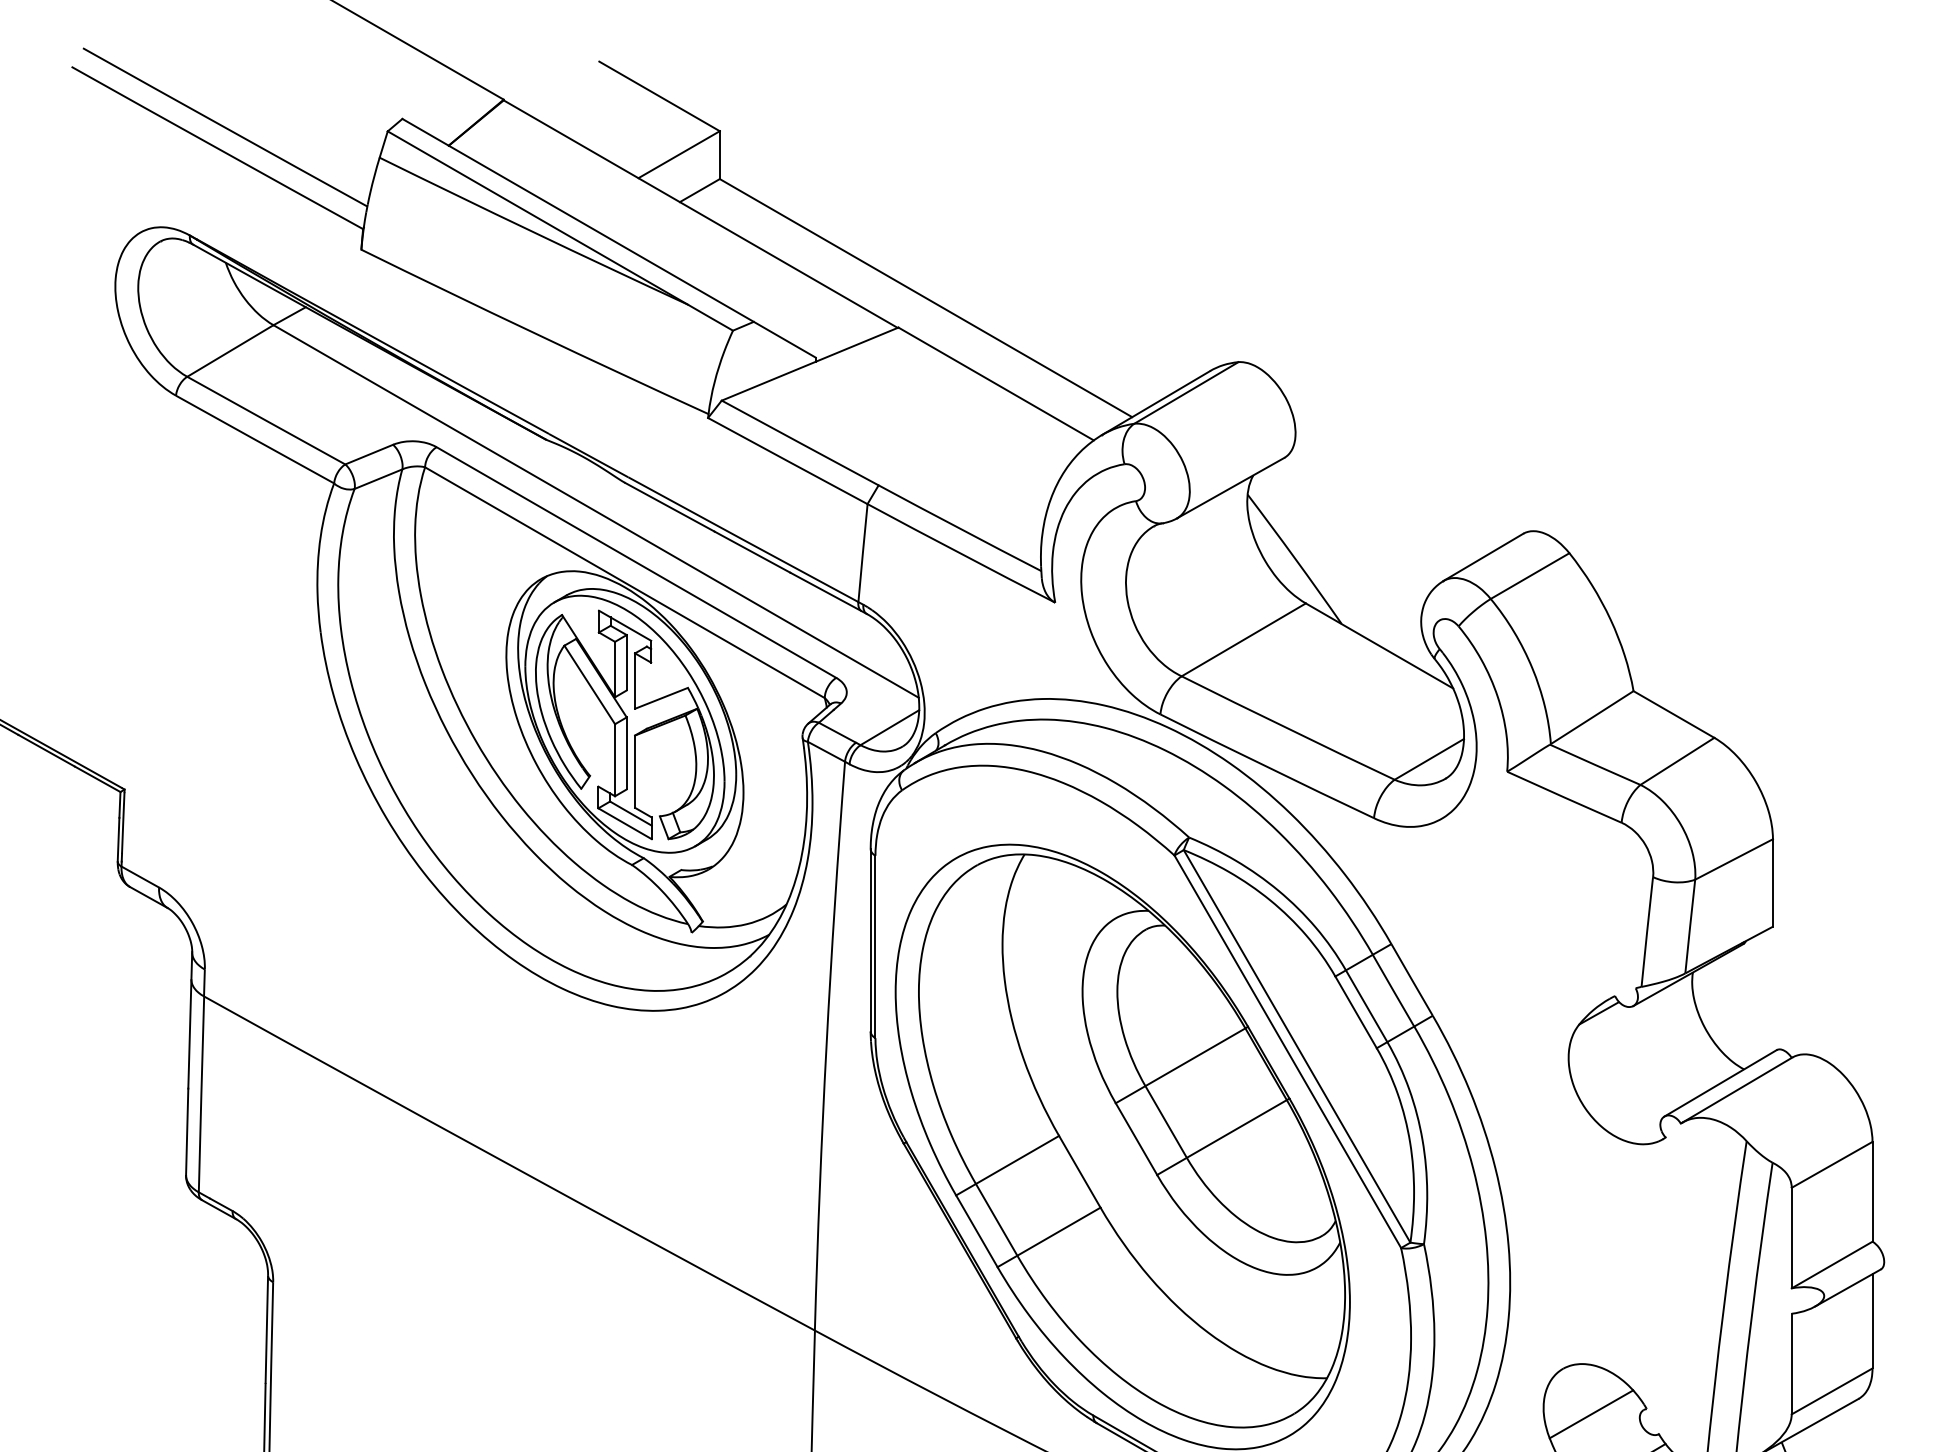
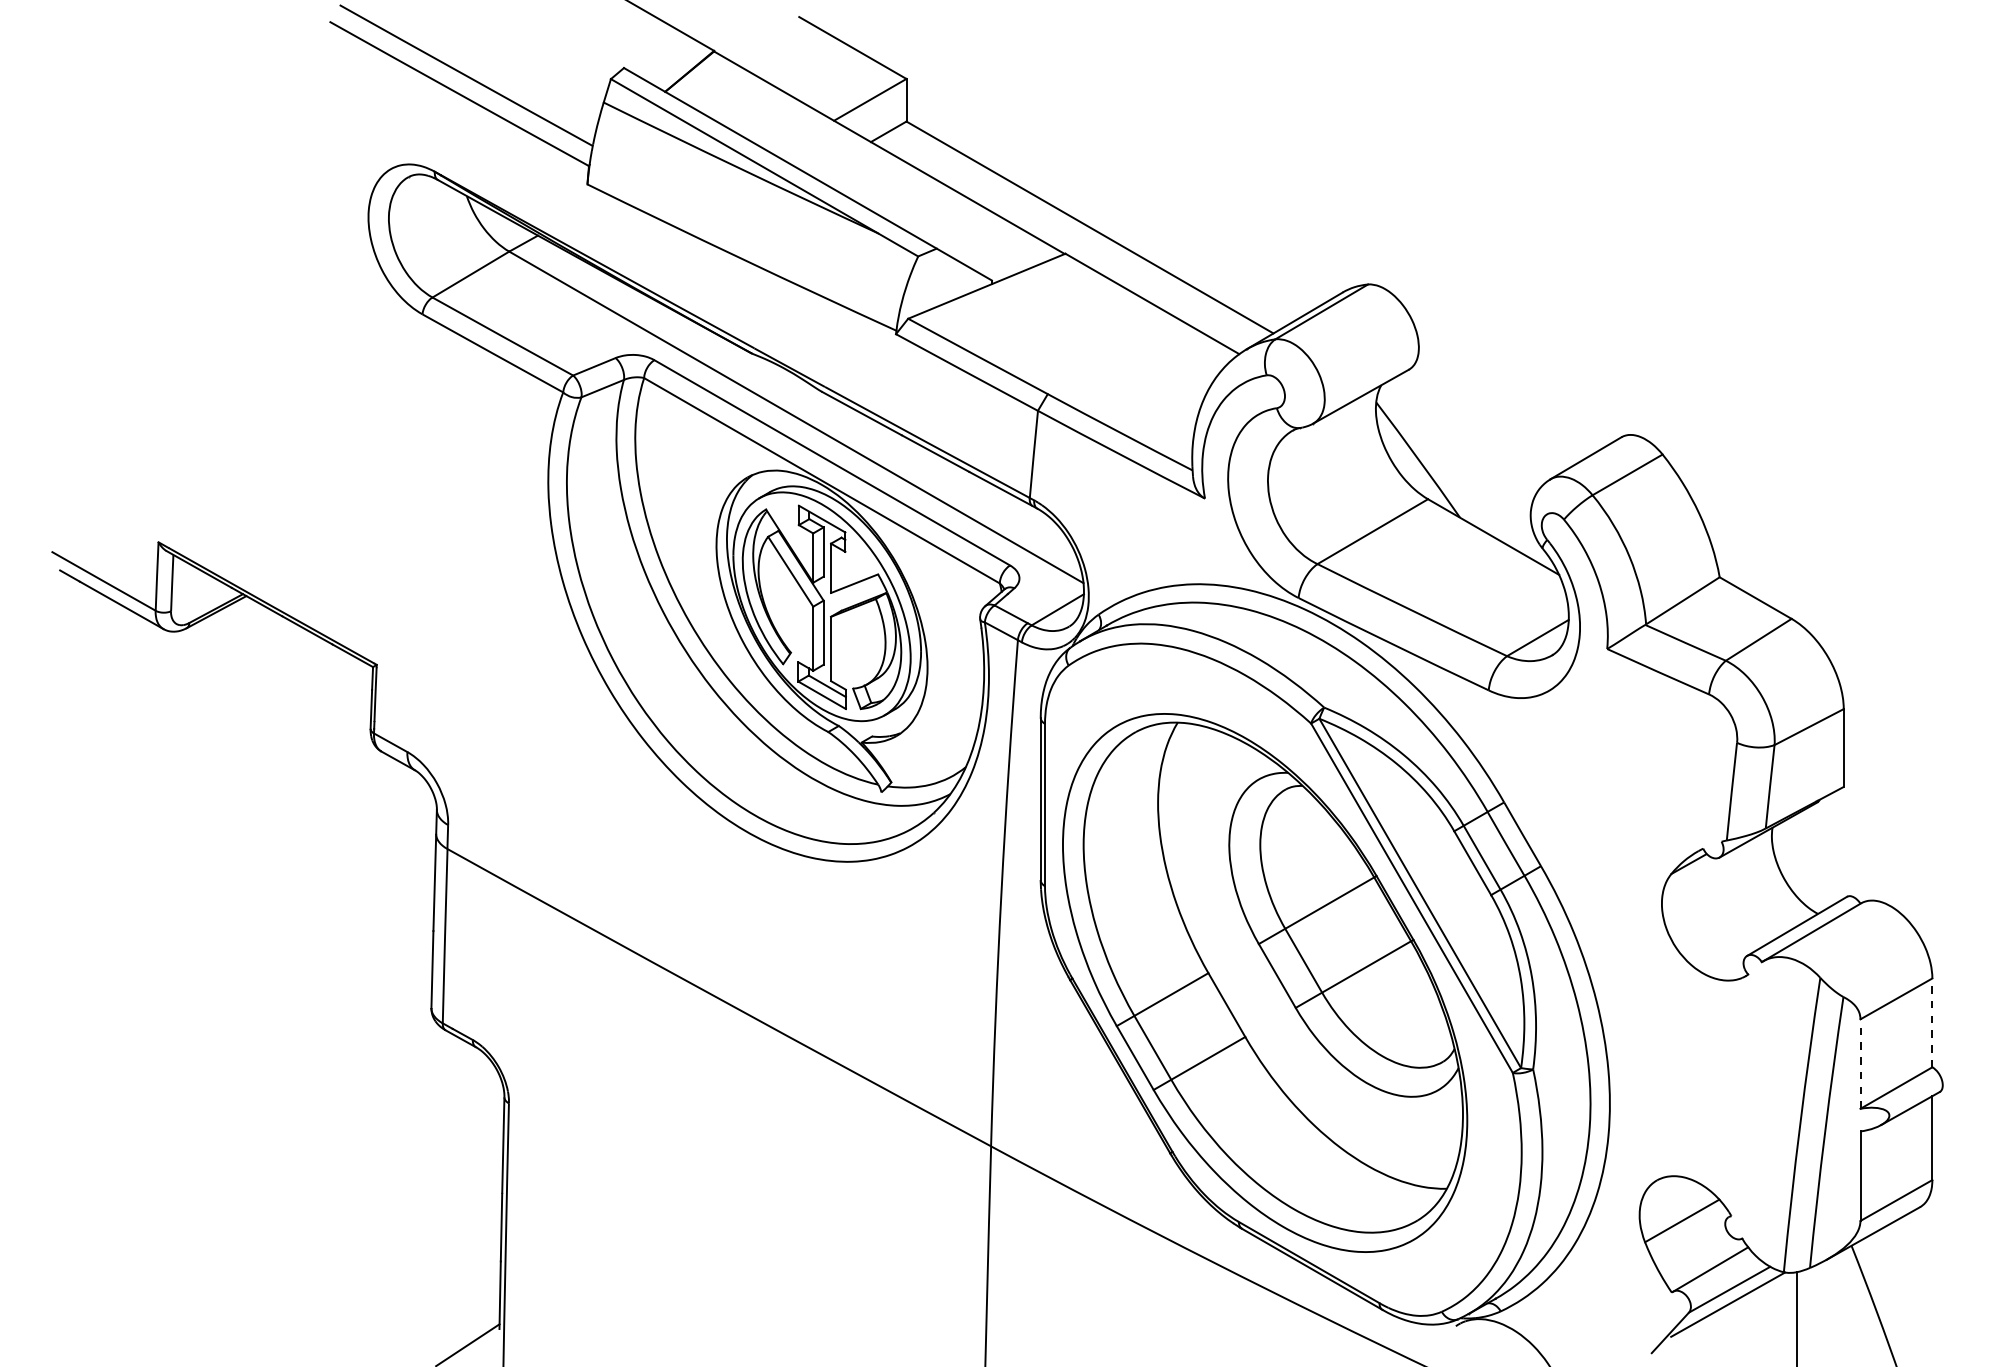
line: (1872, 1191) -> (1932, 1022), solid -> dashed
line: (1791, 1238) -> (1860, 1064), solid -> dashed

